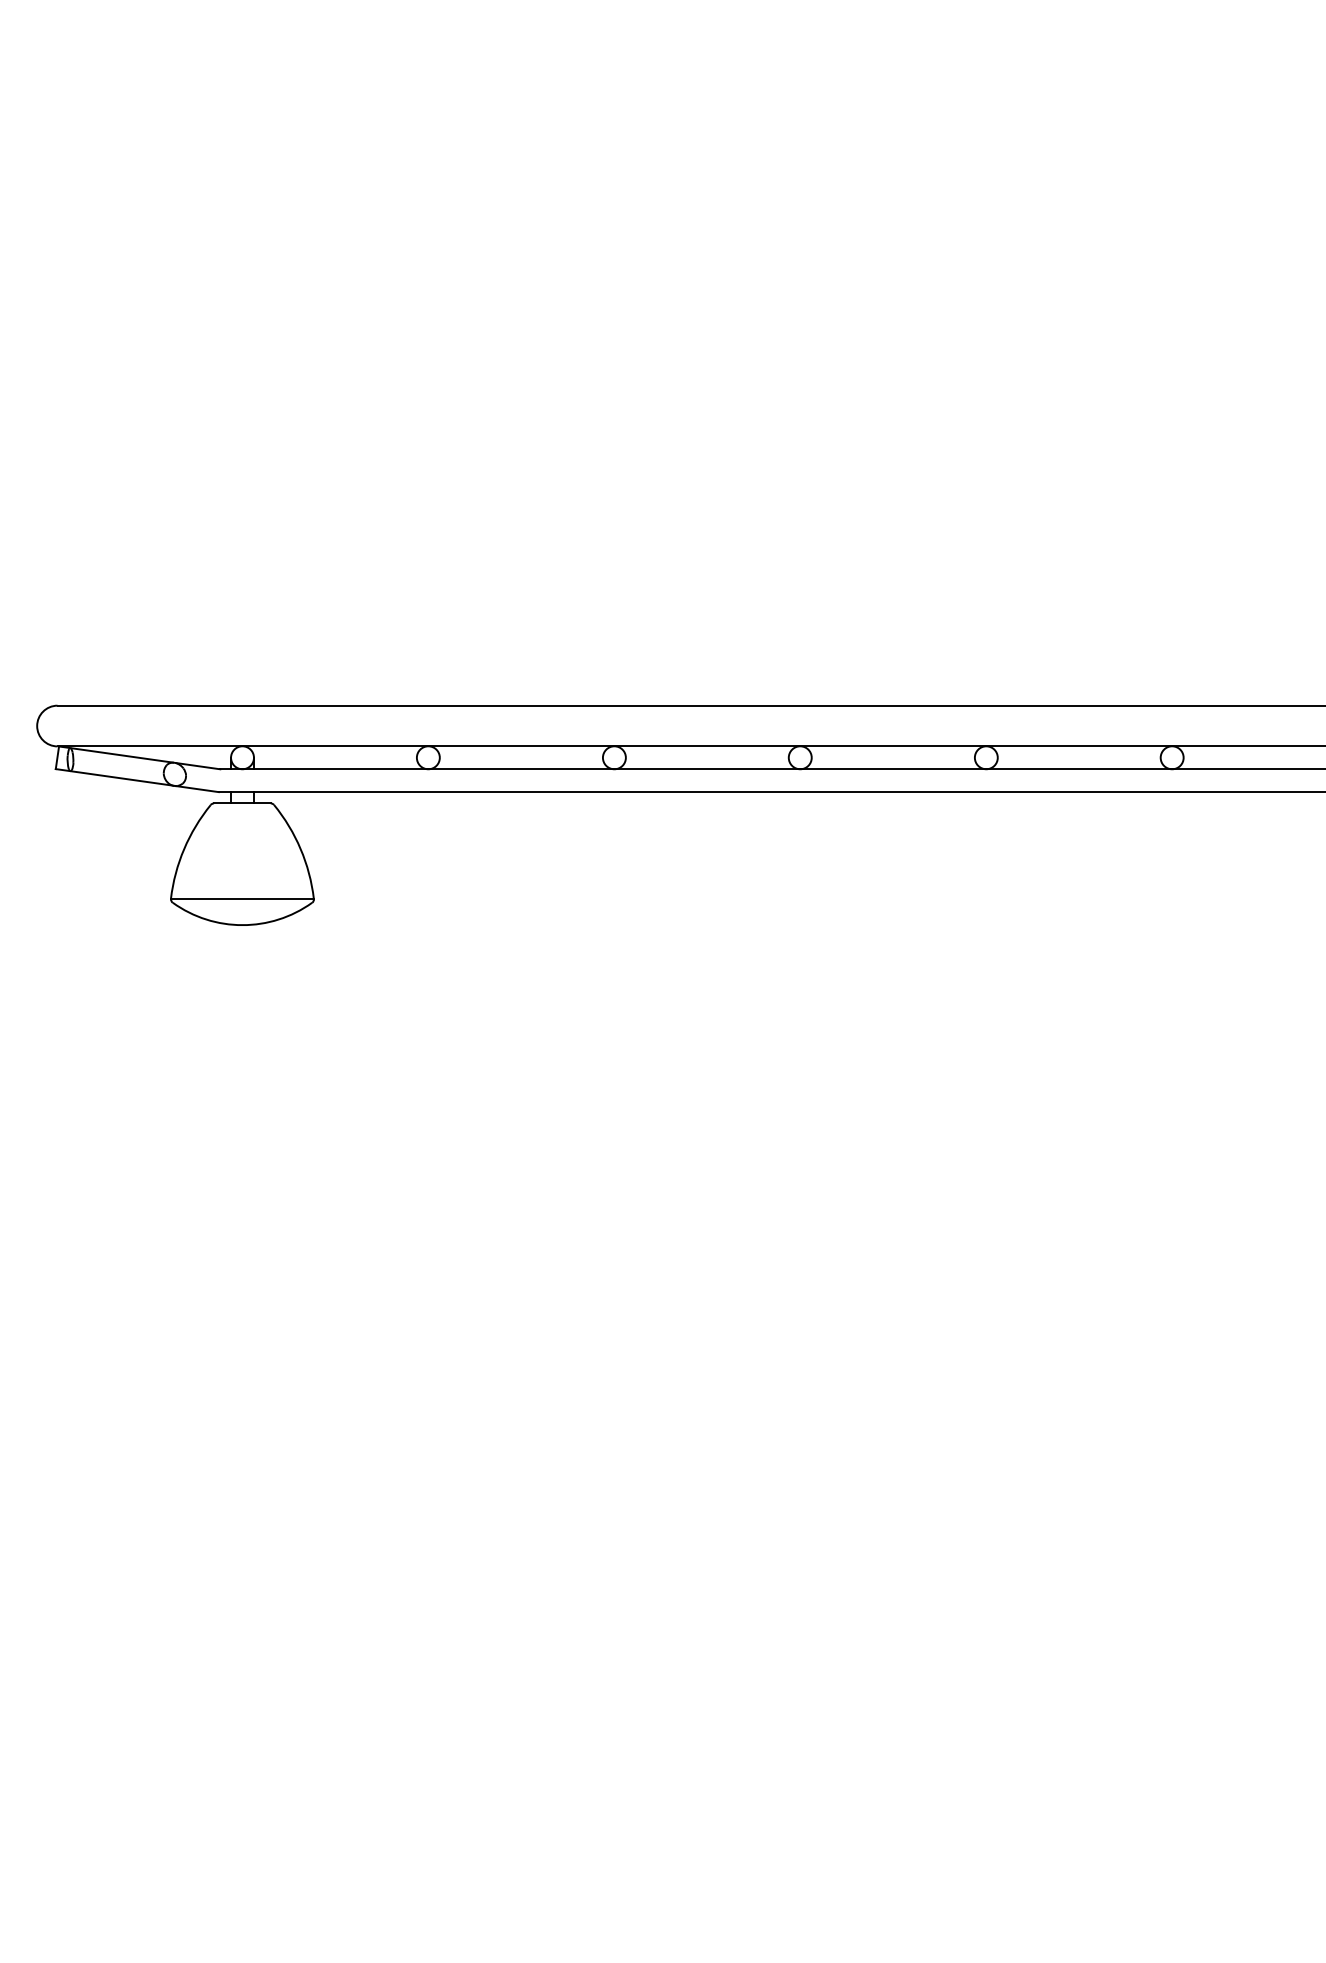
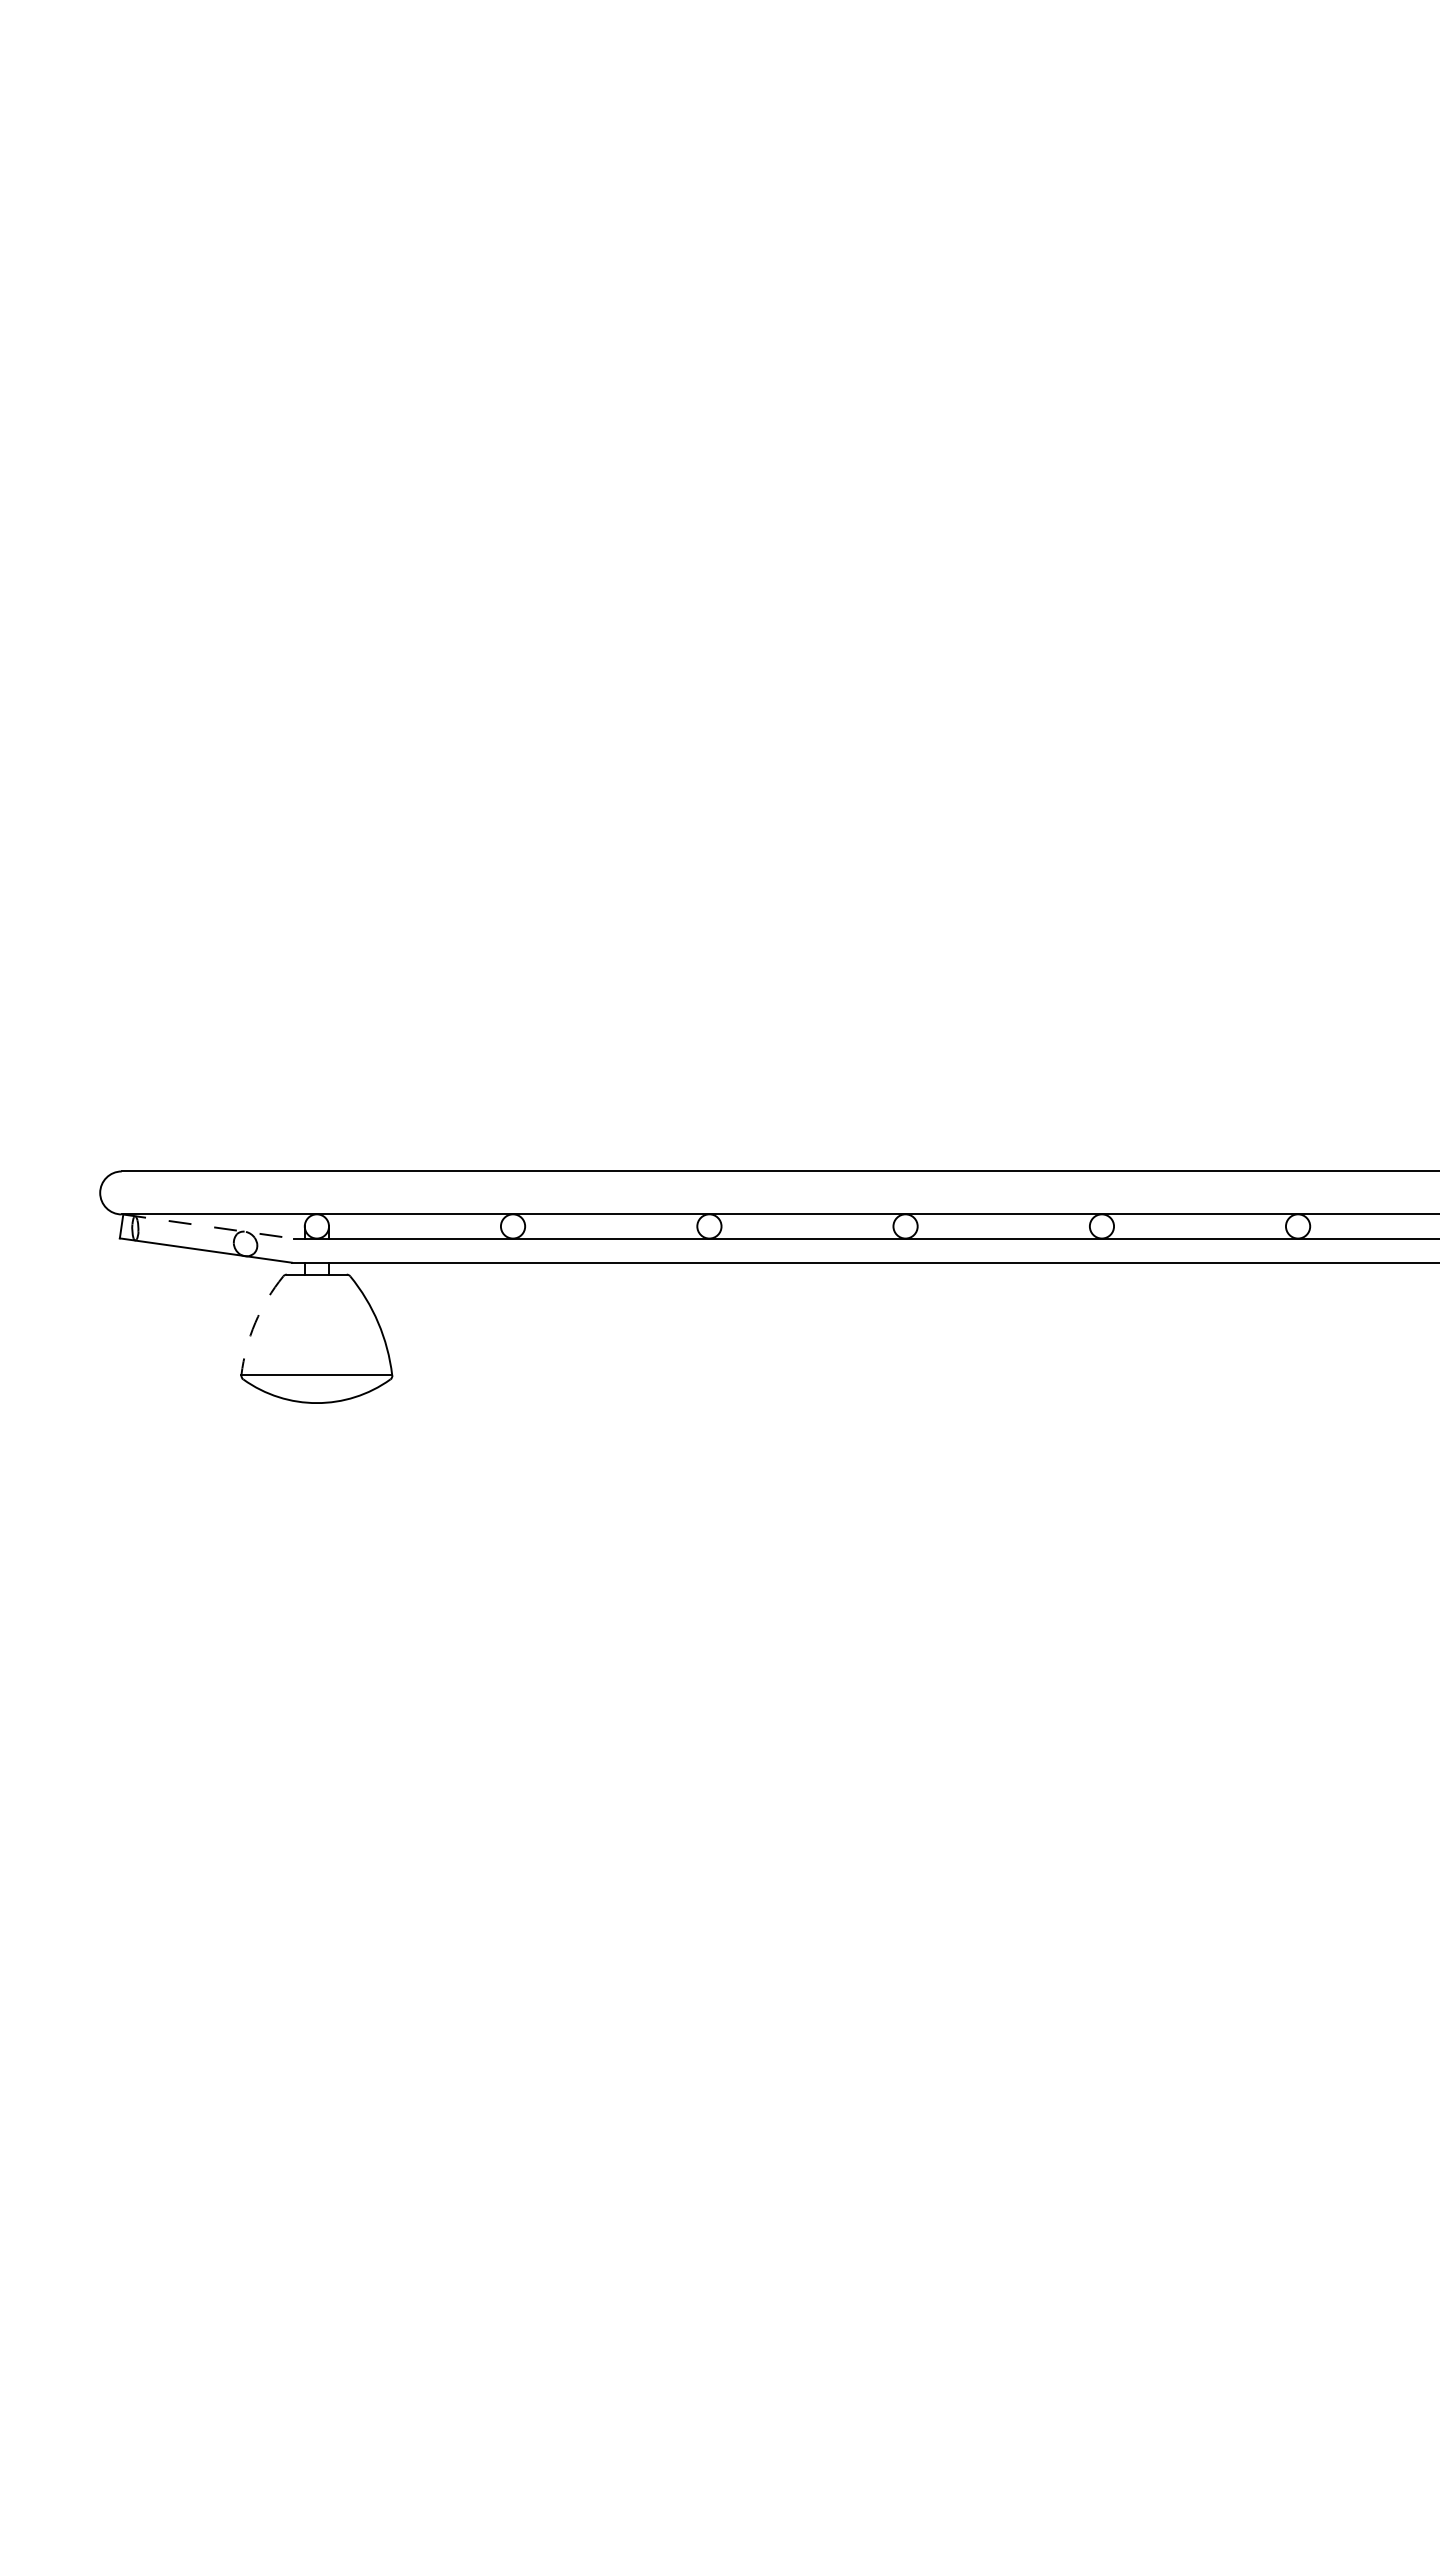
line: (139, 757) -> (208, 1226), solid -> dashed
arc: (184, 848) -> (255, 1322), solid -> dashed

